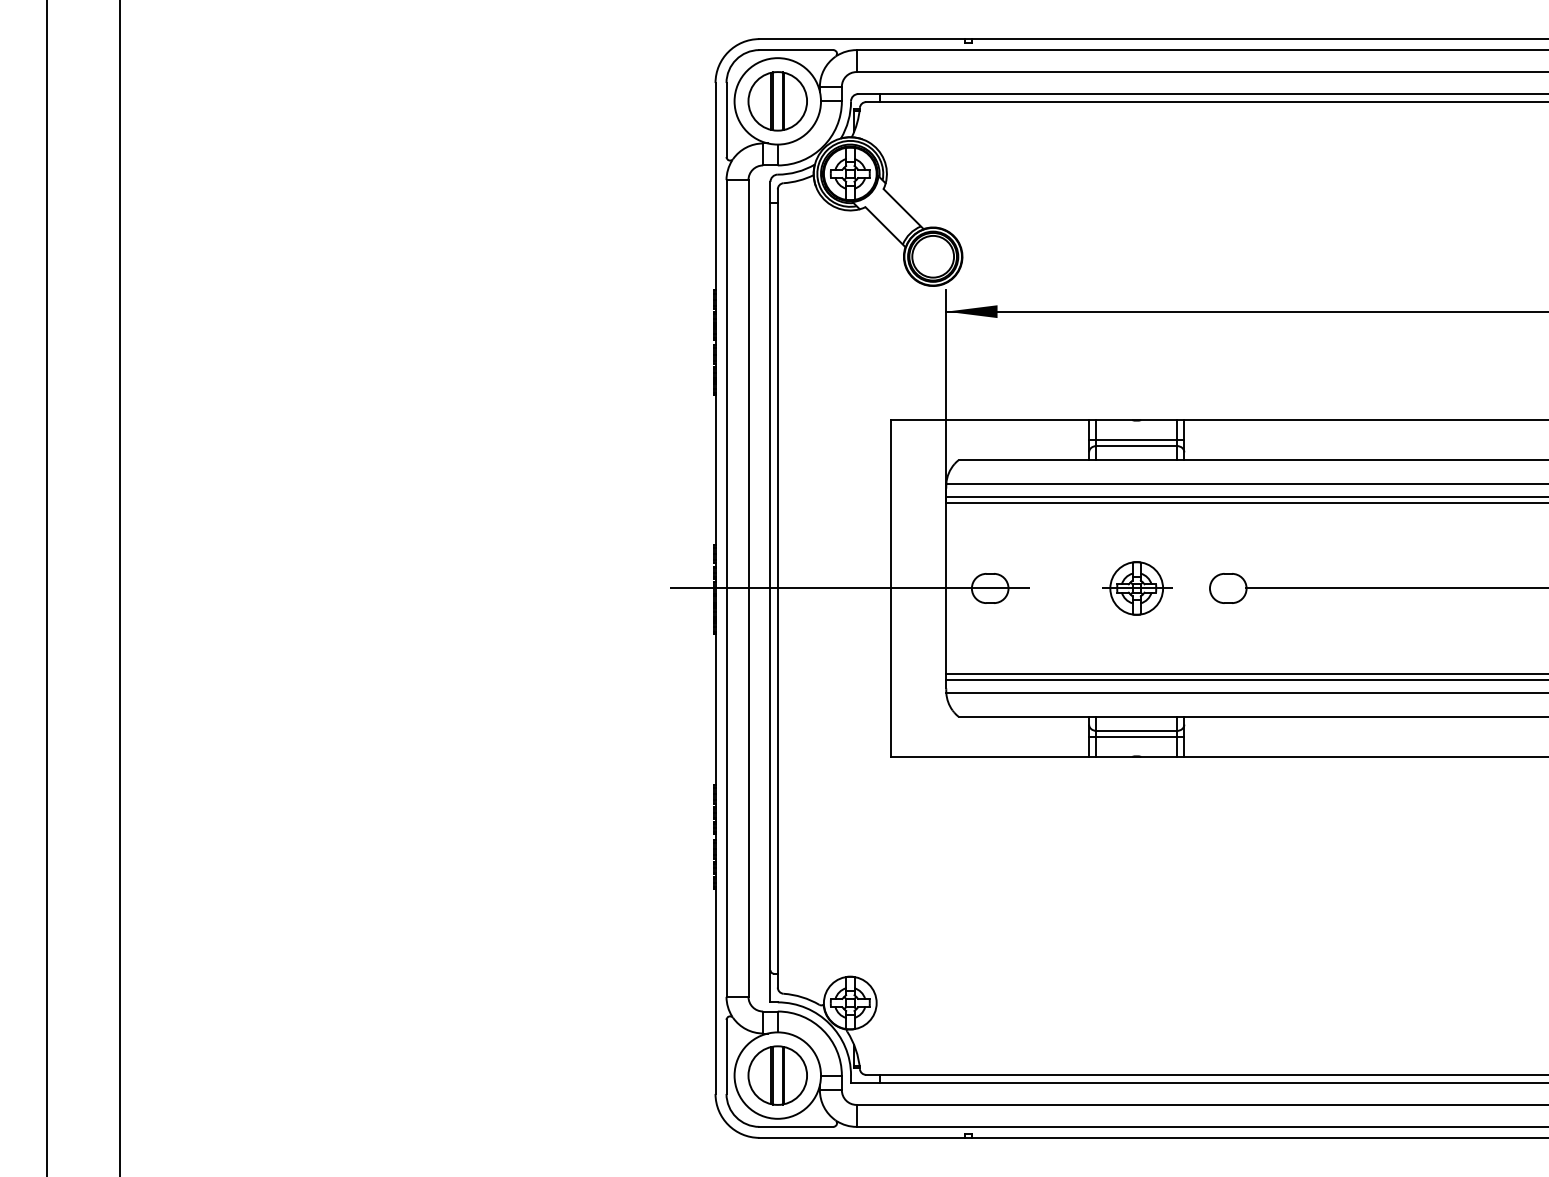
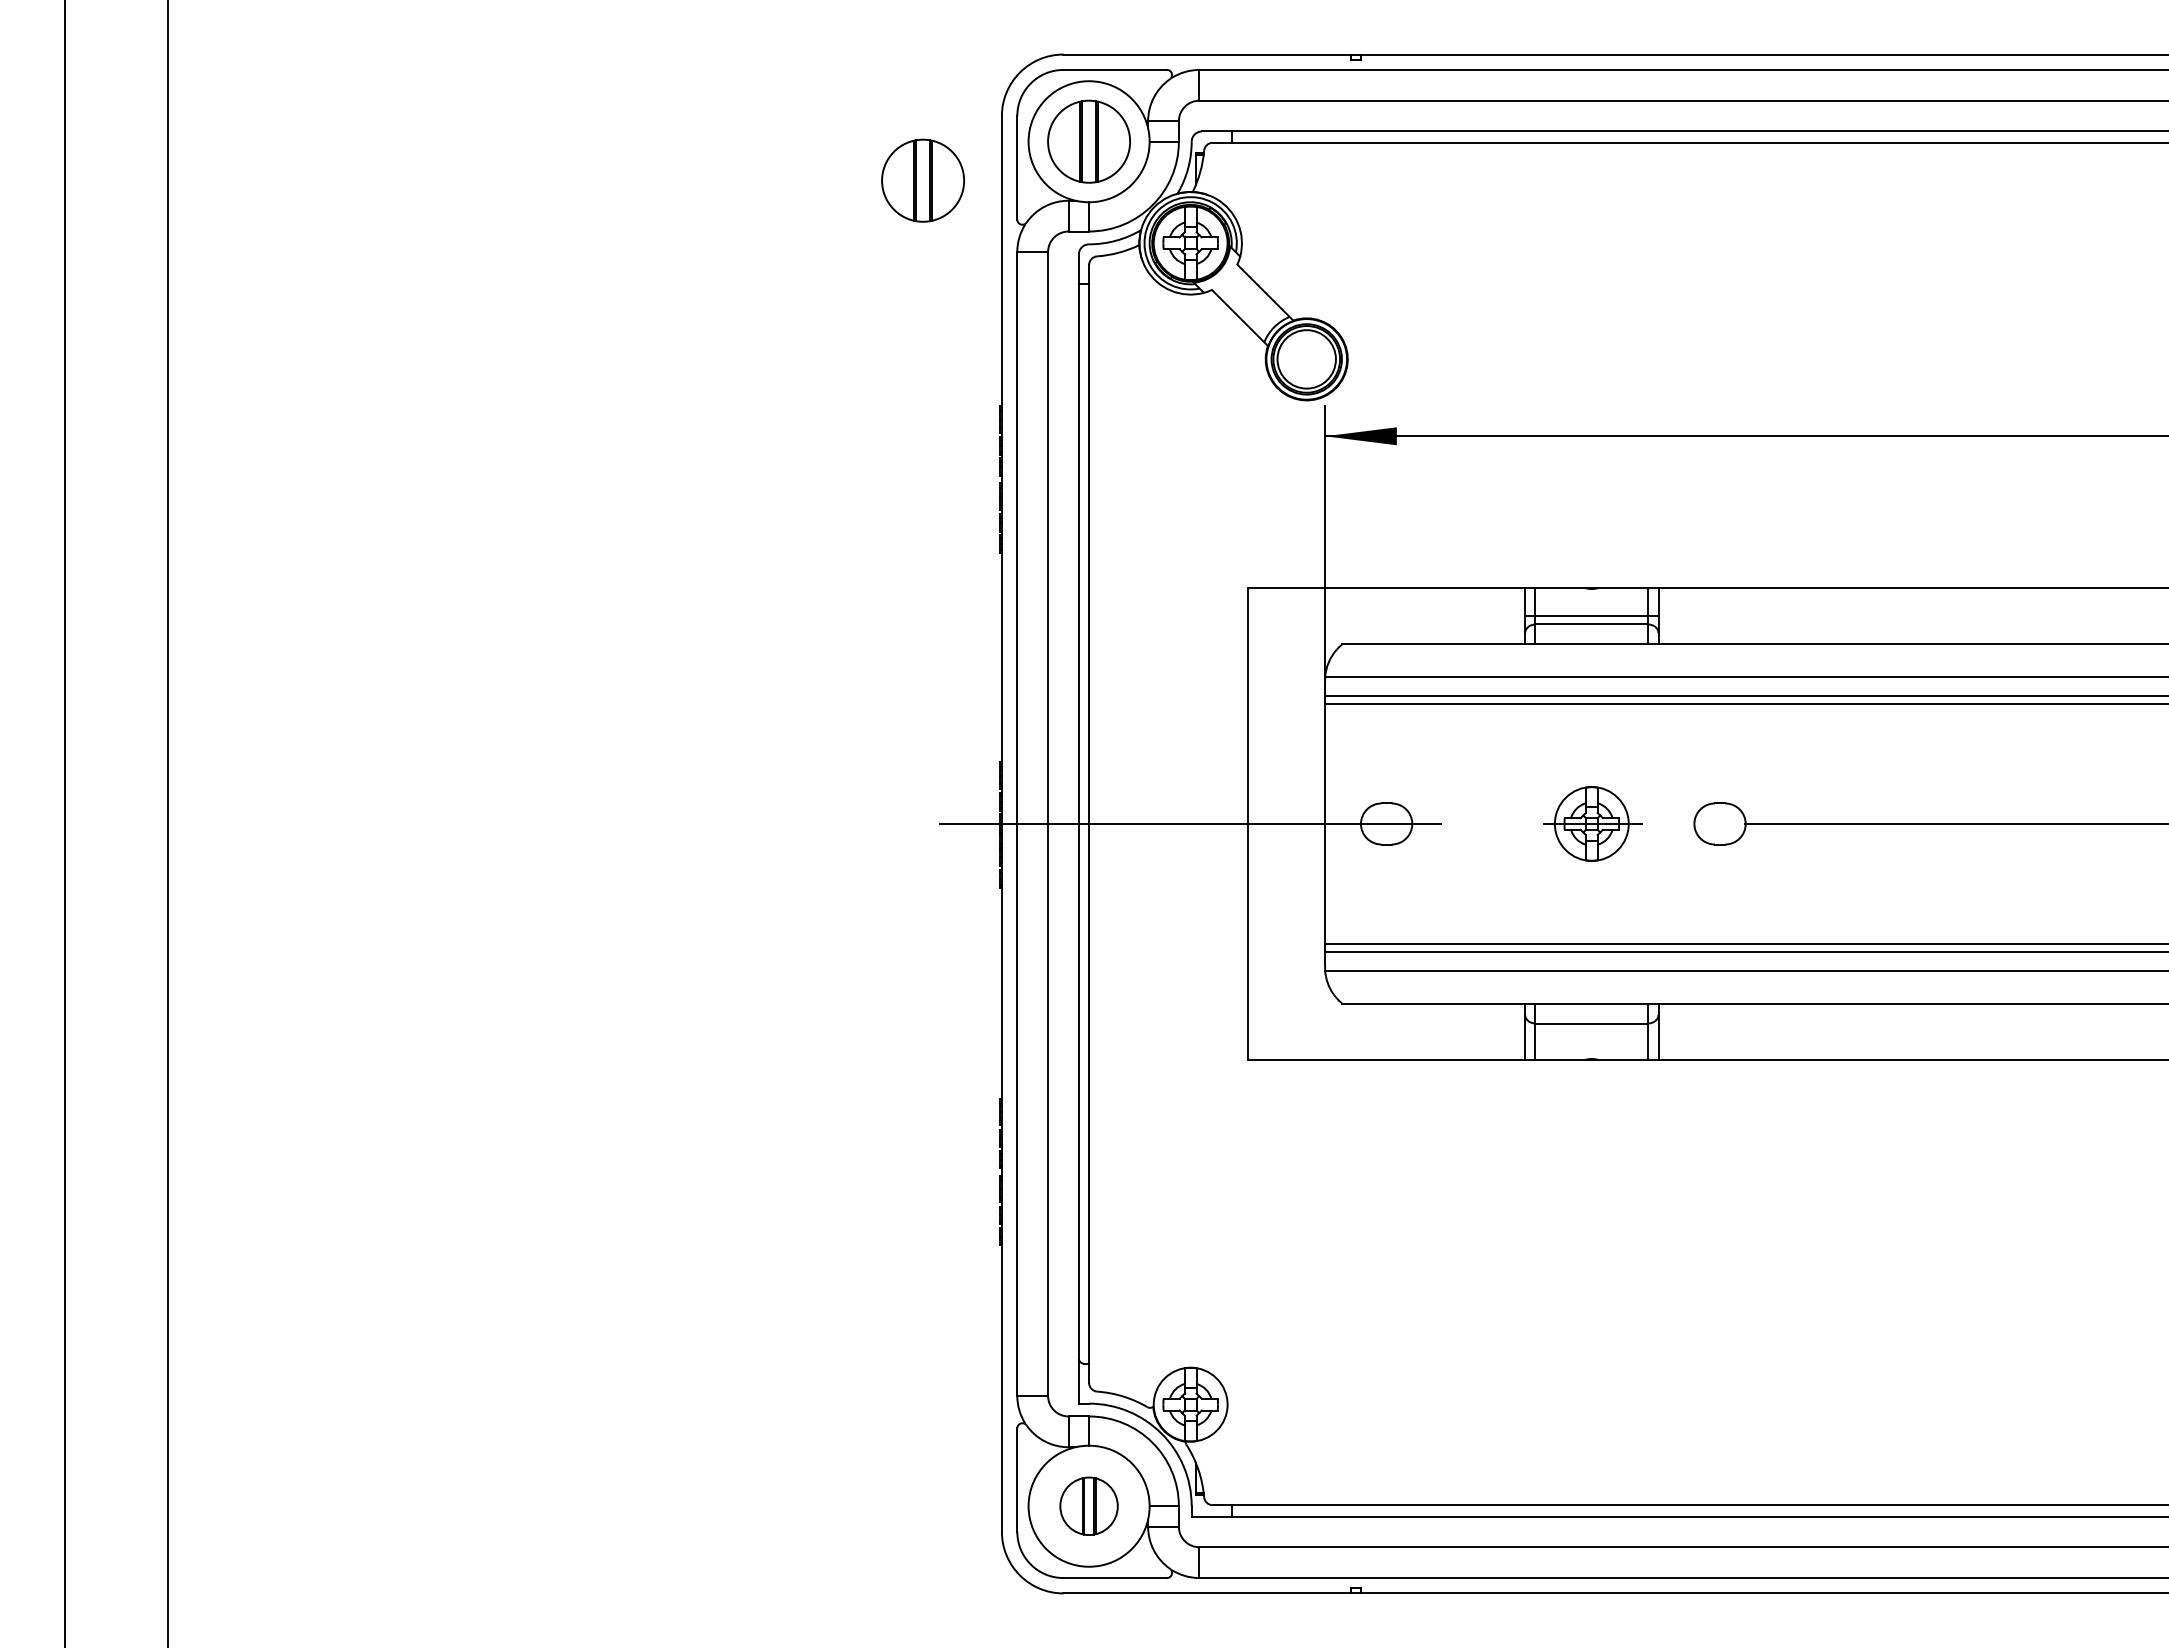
part: (658, 129) -> (922, 180), added
line: (1136, 737) -> (1591, 1032), removed
part: (777, 1075) -> (1088, 1506), size x0.7

